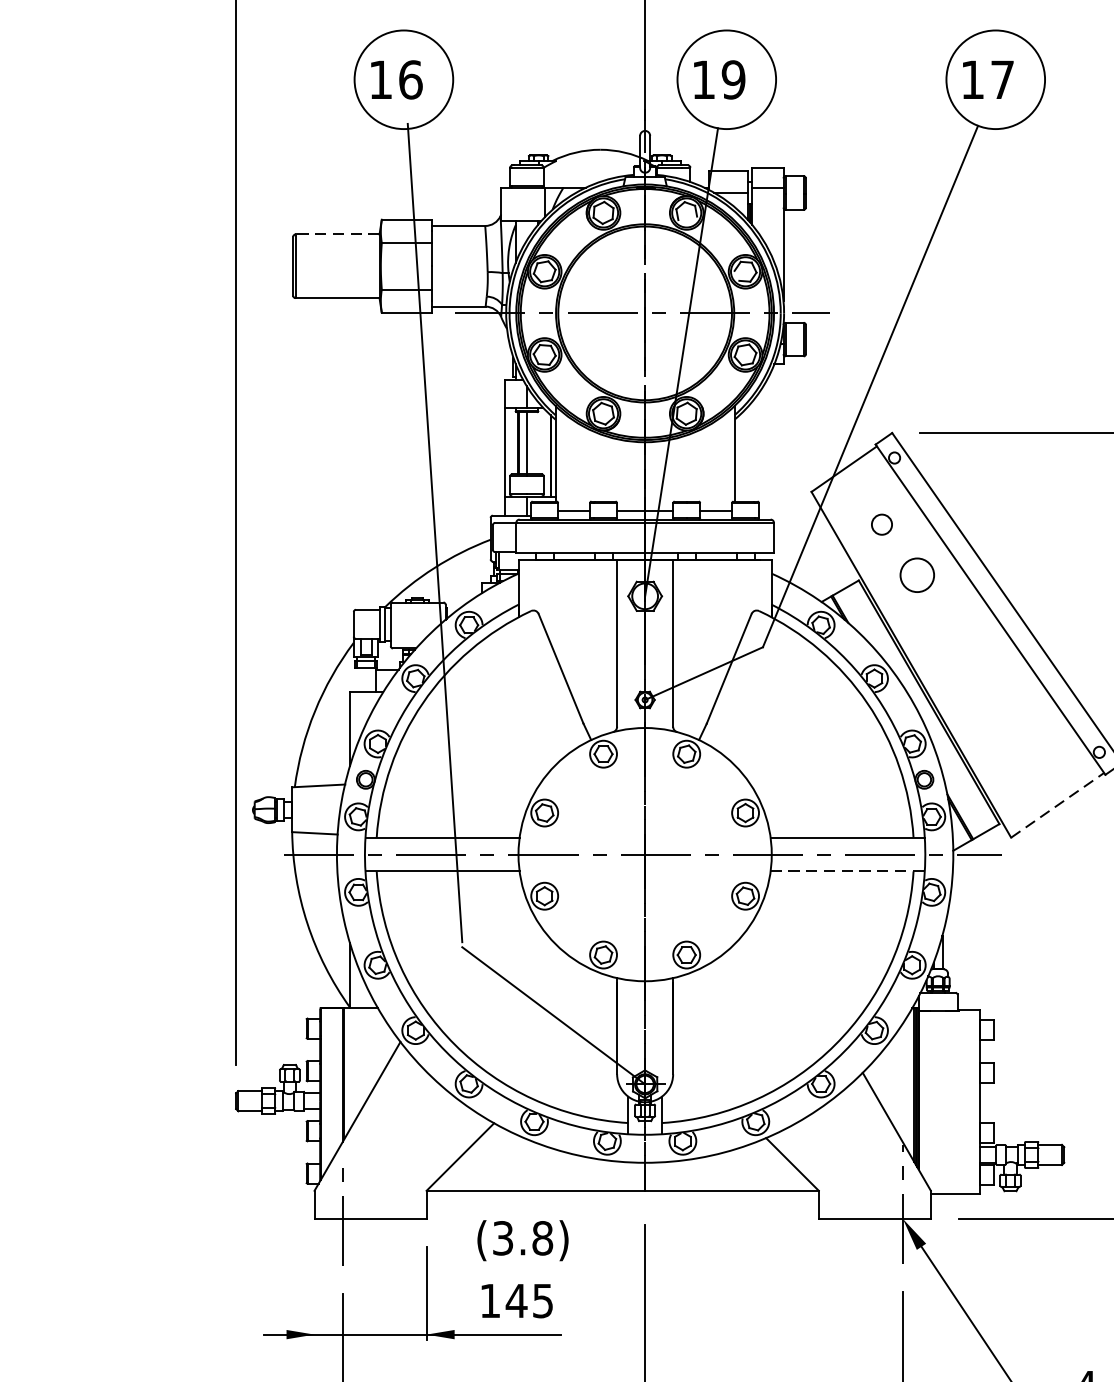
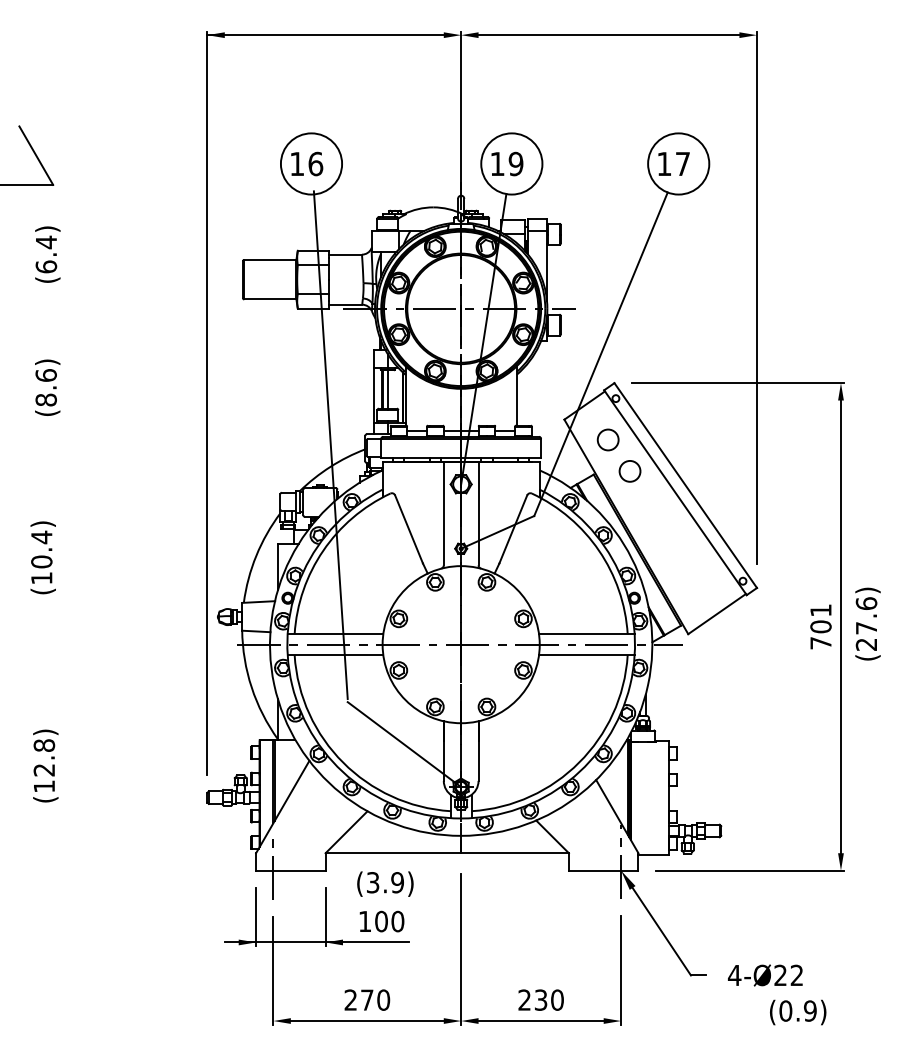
line: (336, 233) -> (269, 259), dashed -> solid
circle: (880, 523) -> (607, 439), size x1.67
line: (1058, 804) -> (717, 613), dashed -> solid
line: (847, 872) -> (586, 655), dashed -> solid
text: (542, 1237) -> (397, 882), (3.8) -> (3.9)
line: (315, 1292) -> (256, 916), added
text: (529, 1300) -> (389, 921), 145 -> 100

